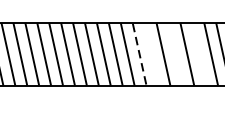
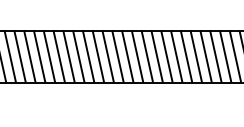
line: (139, 54) -> (166, 56), dashed -> solid
line: (151, 54) -> (176, 56), added
line: (174, 54) -> (195, 56), added
line: (198, 54) -> (215, 56), added

